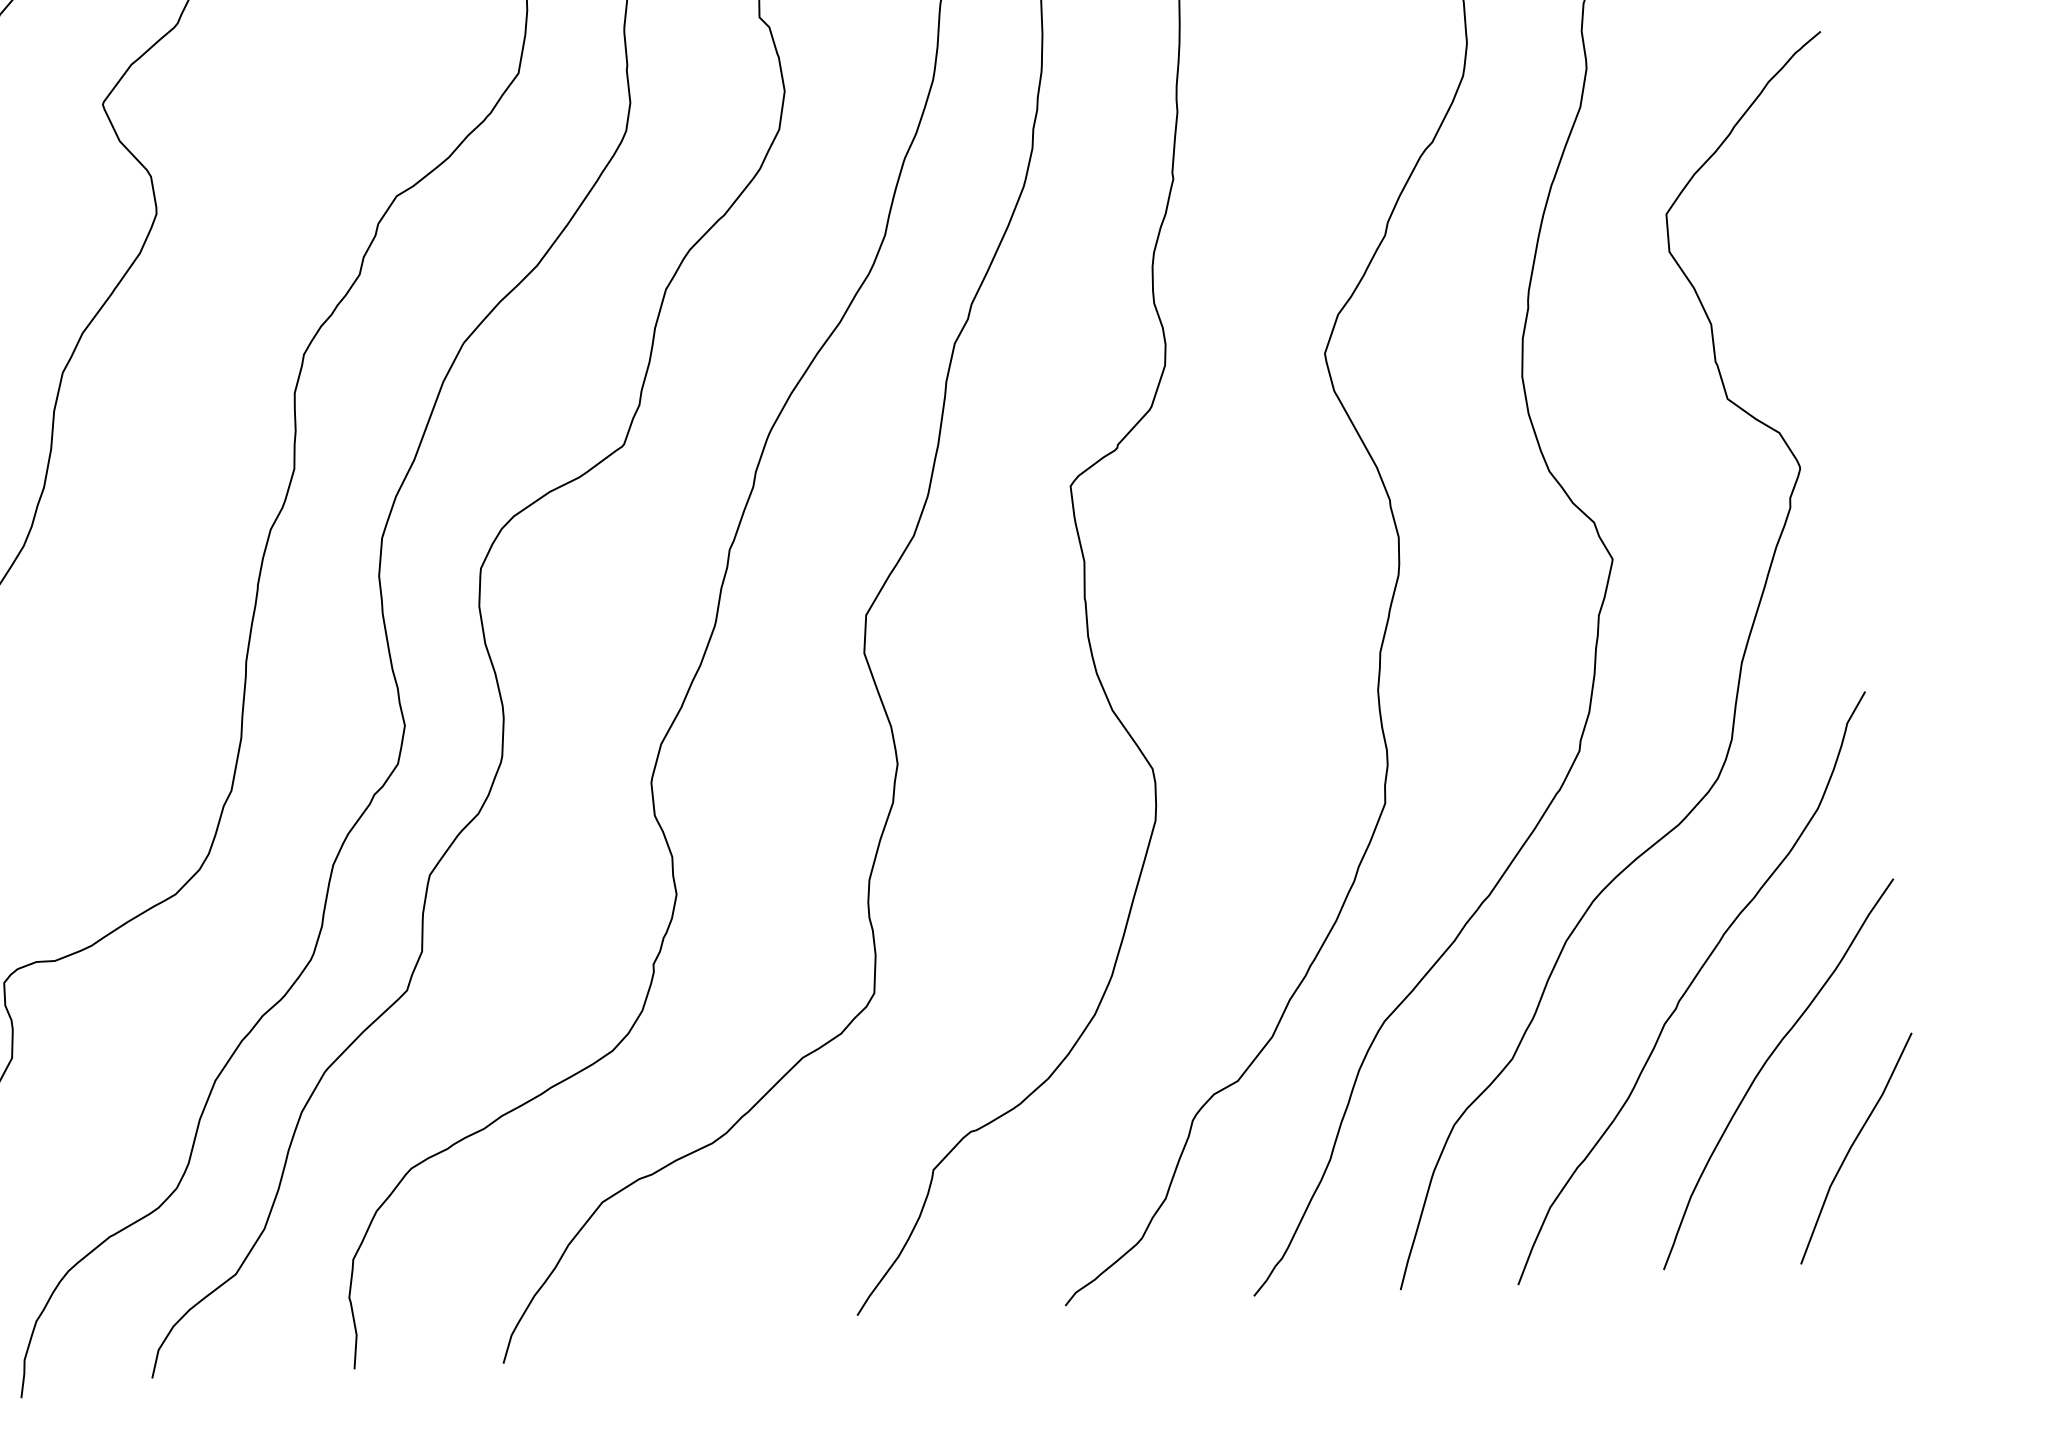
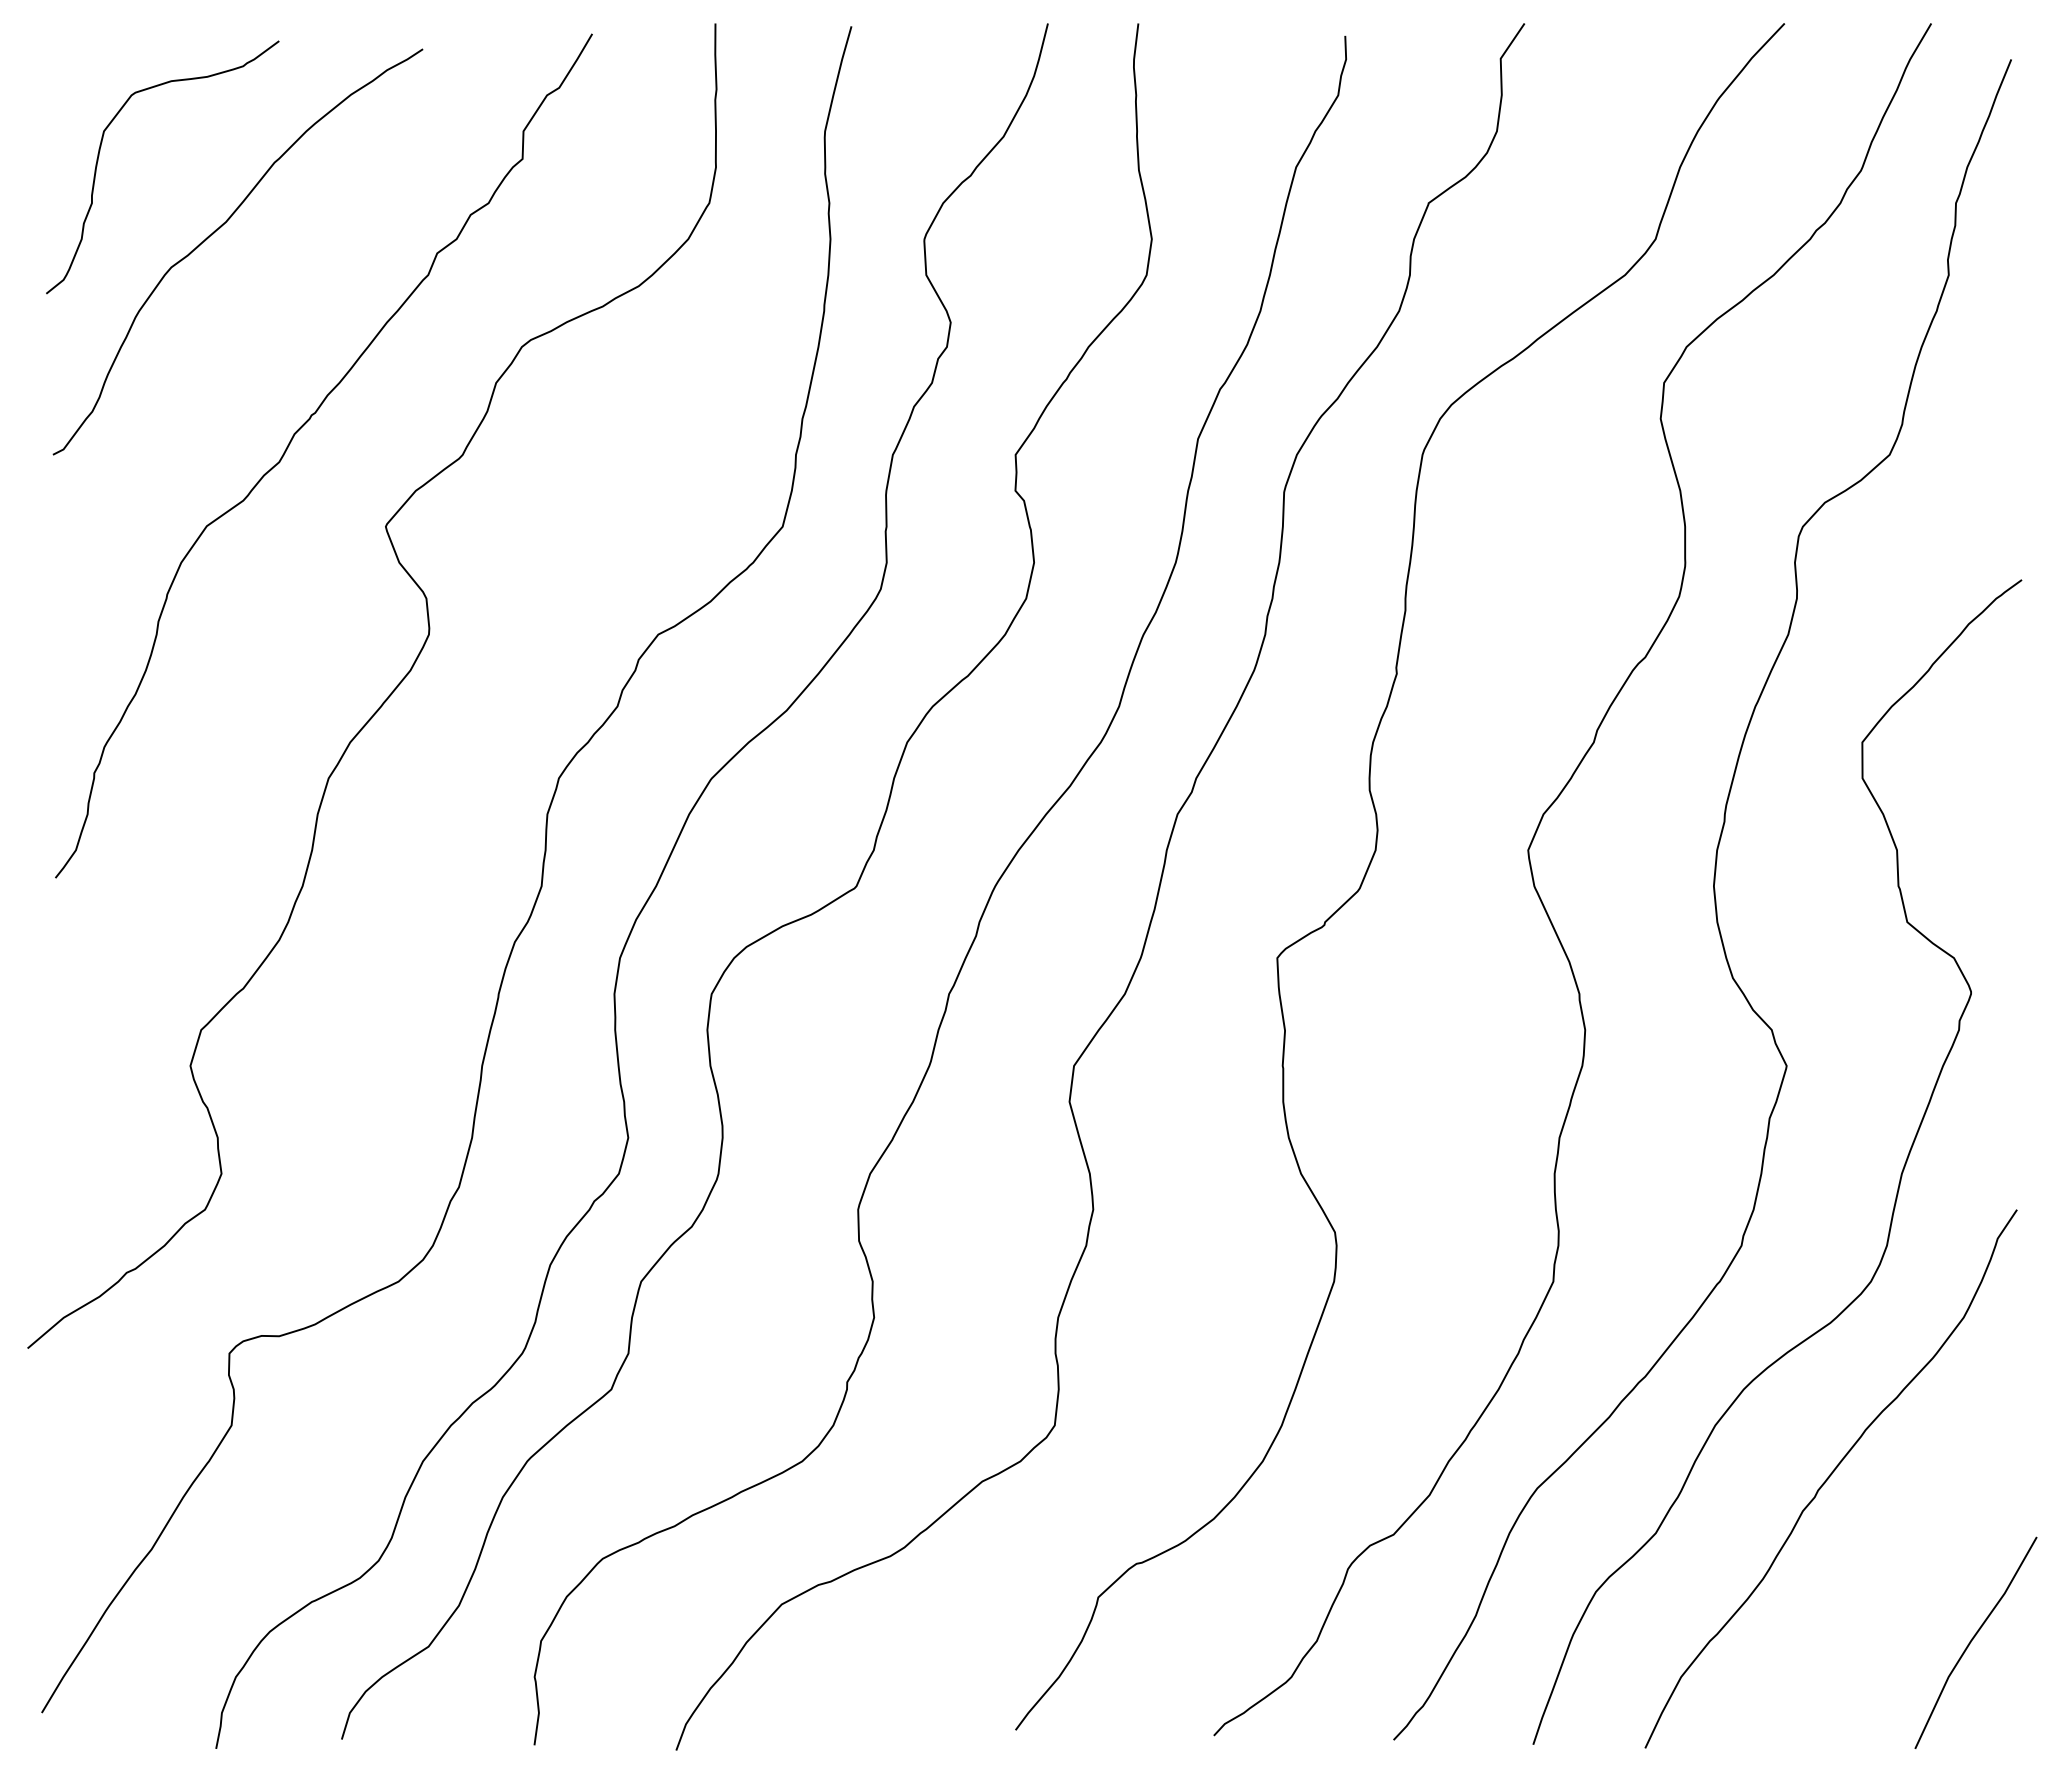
curve: (1765, 1065) -> (1895, 1557), removed

